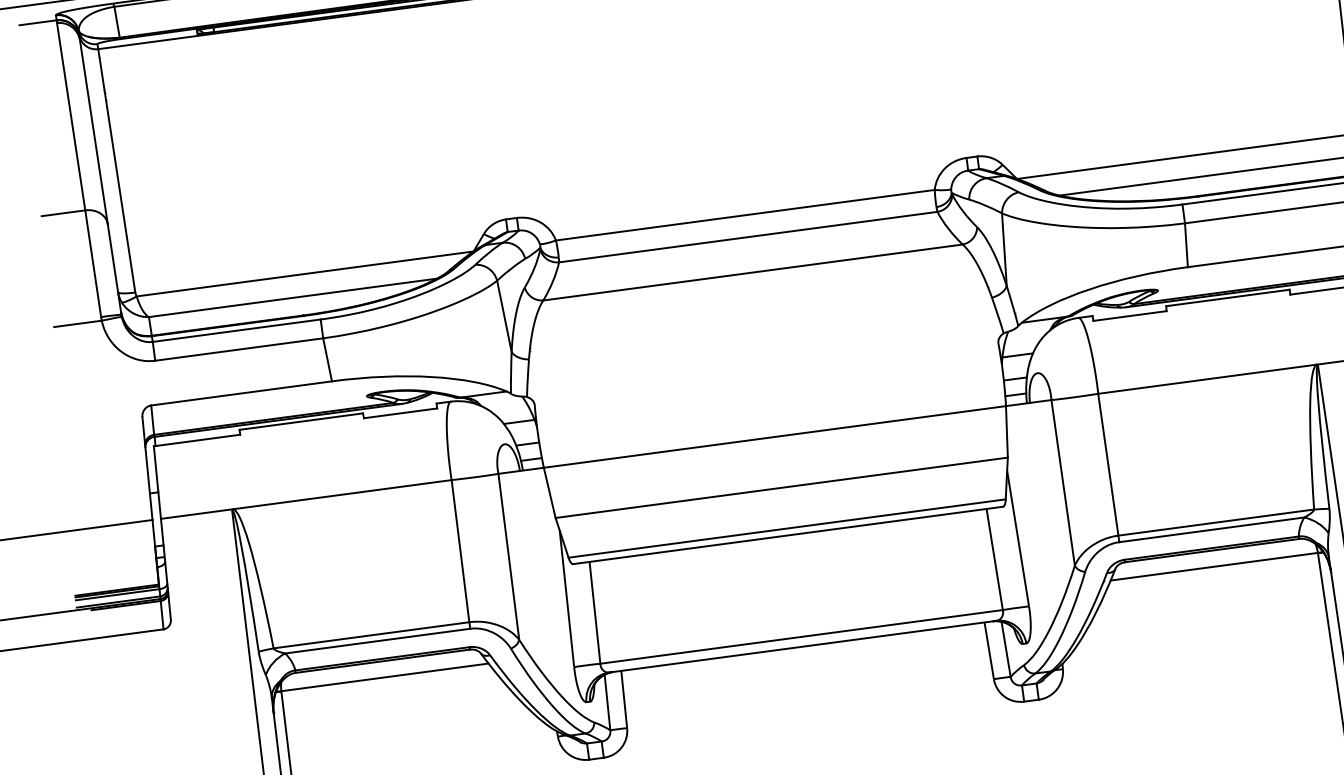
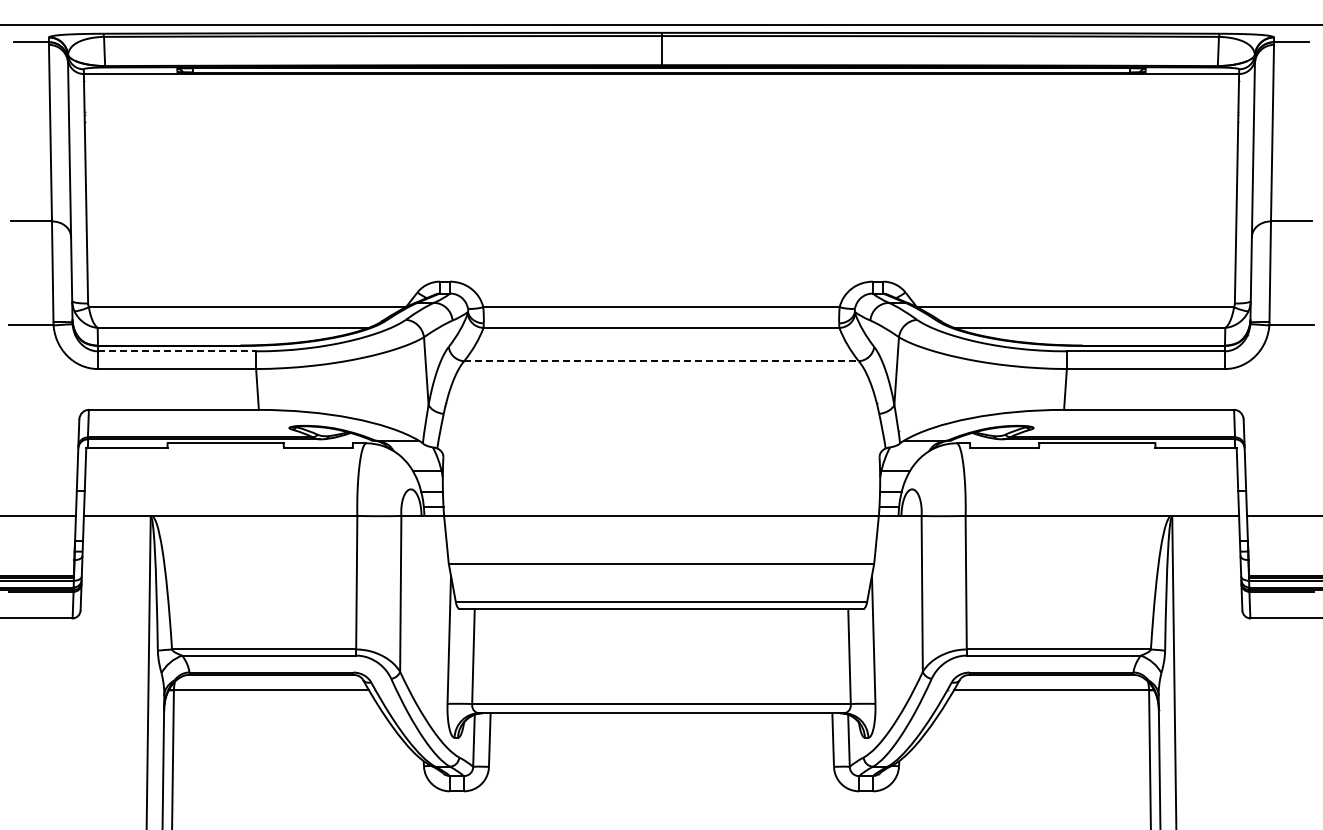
line: (753, 272) -> (661, 361), solid -> dashed
line: (237, 330) -> (177, 351), solid -> dashed

